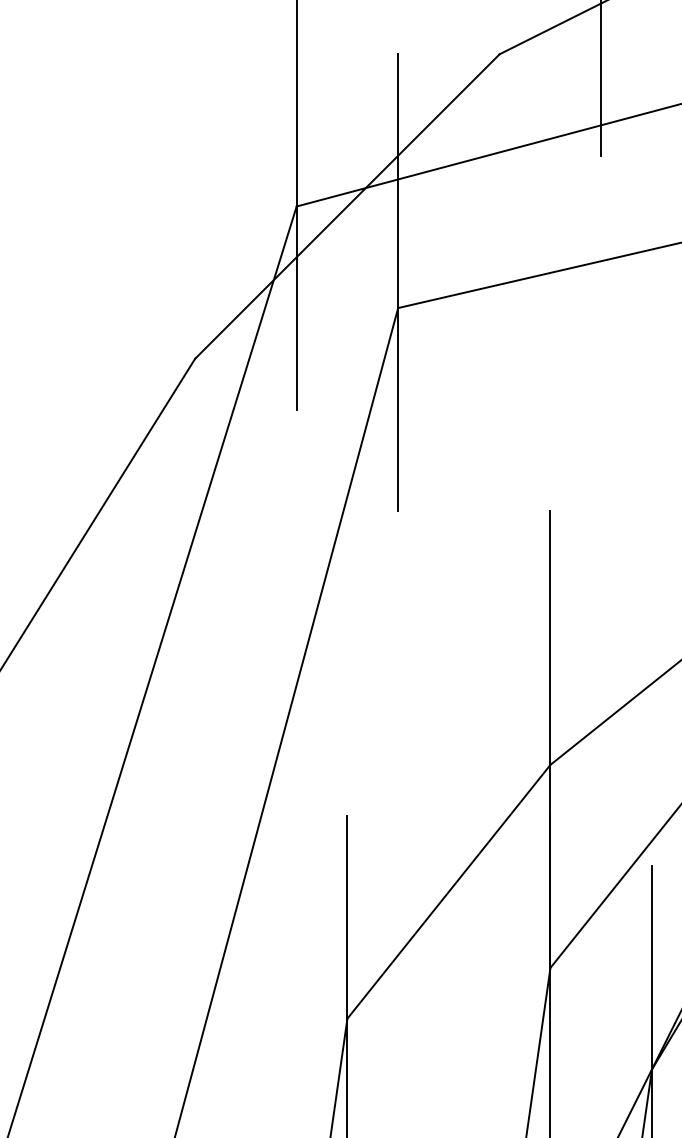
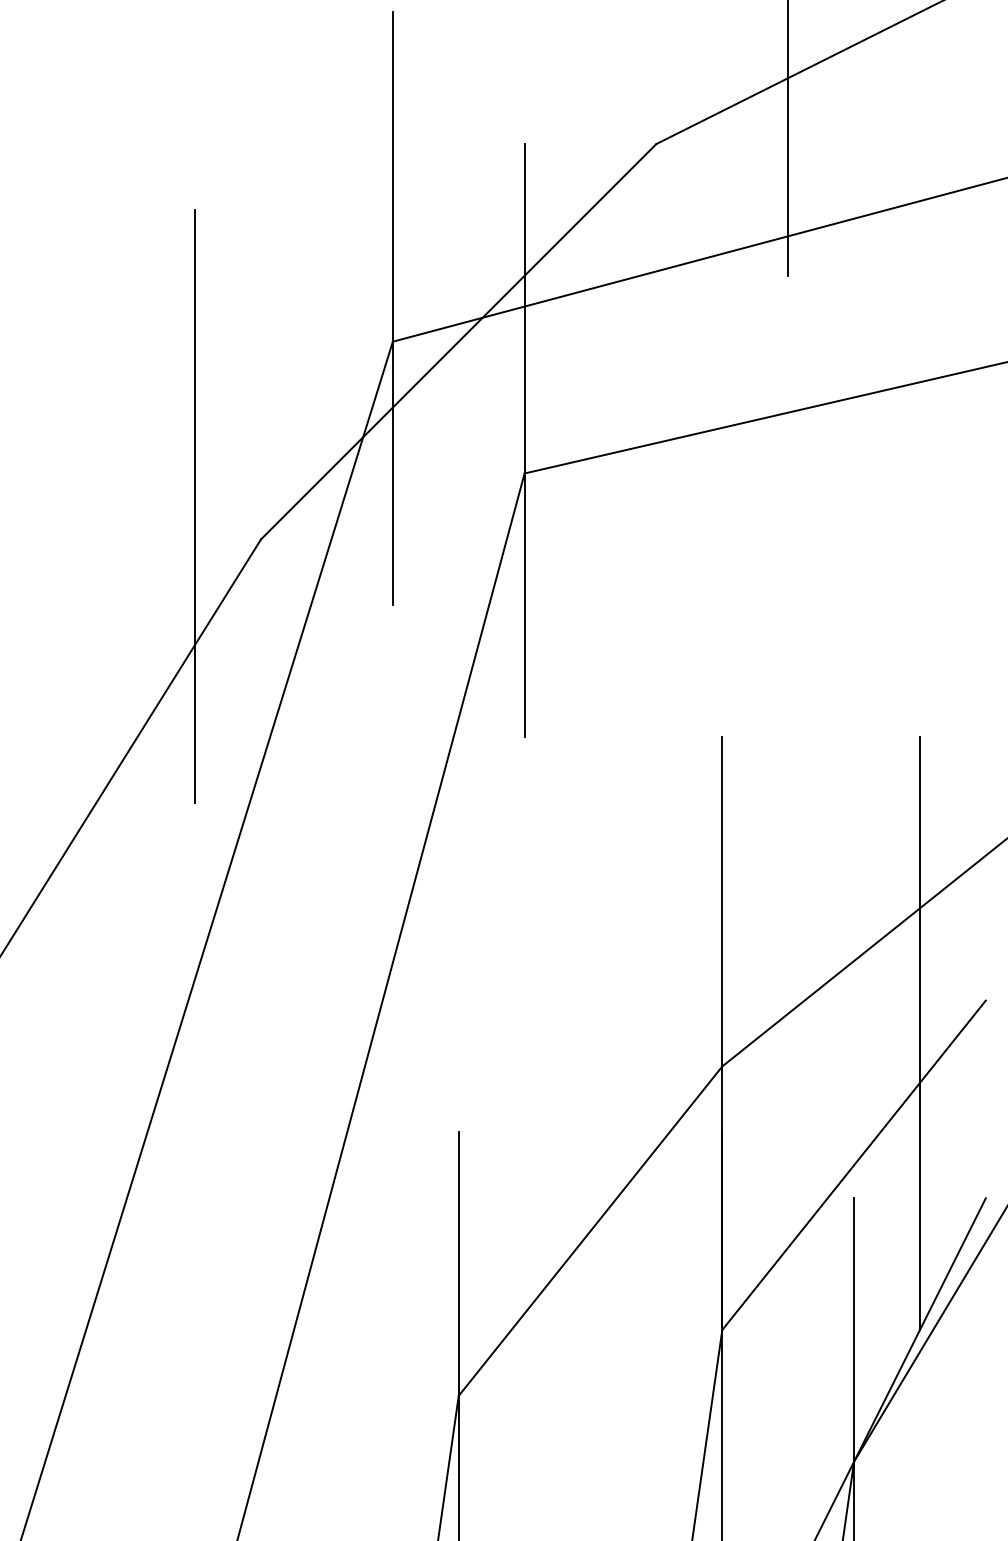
line: (144, 332) -> (195, 505), added

